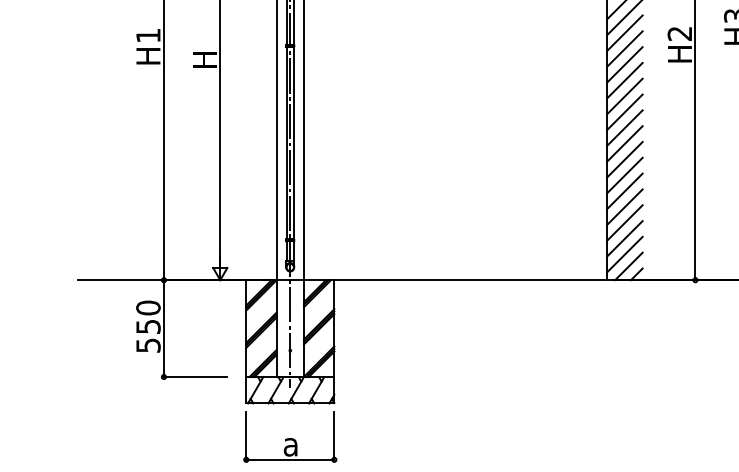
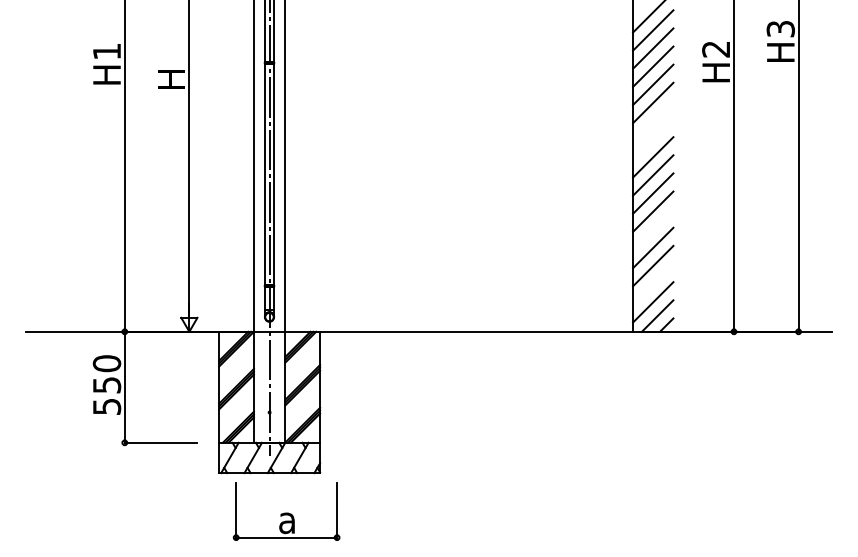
line: (625, 95) -> (653, 120), removed
line: (625, 112) -> (653, 139), removed
line: (625, 190) -> (653, 229), removed
line: (625, 238) -> (653, 284), removed
part: (290, 436) -> (286, 511), moved

